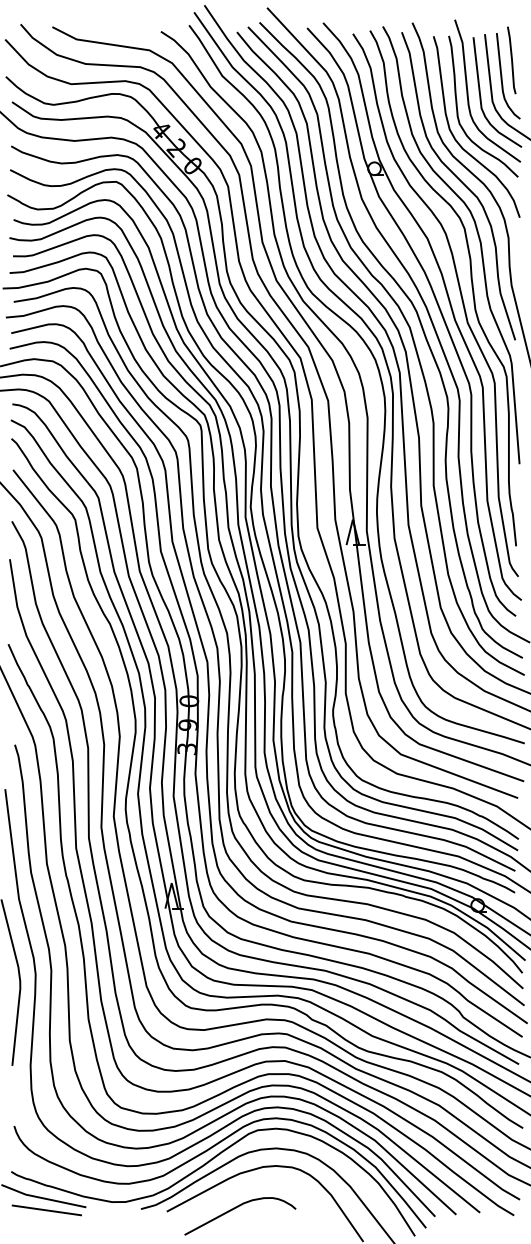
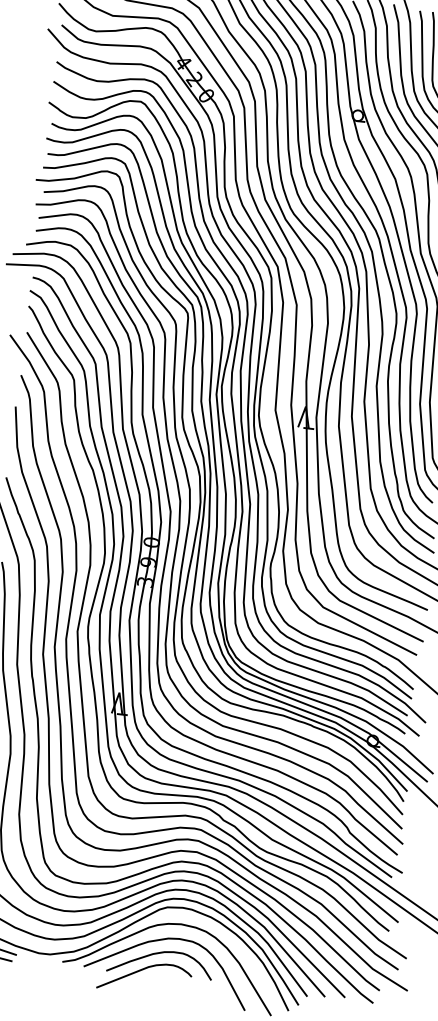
curve: (254, 1186) -> (159, 953), added

